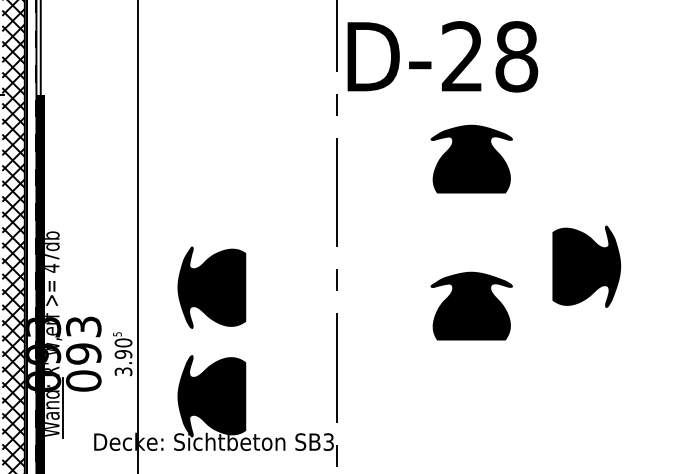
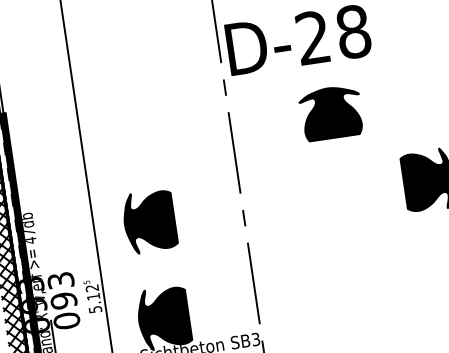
part: (211, 287) -> (149, 221), moved
part: (471, 305) -> (347, 222), removed
text: (123, 356) -> (93, 298), 3.90 -> 5.12

